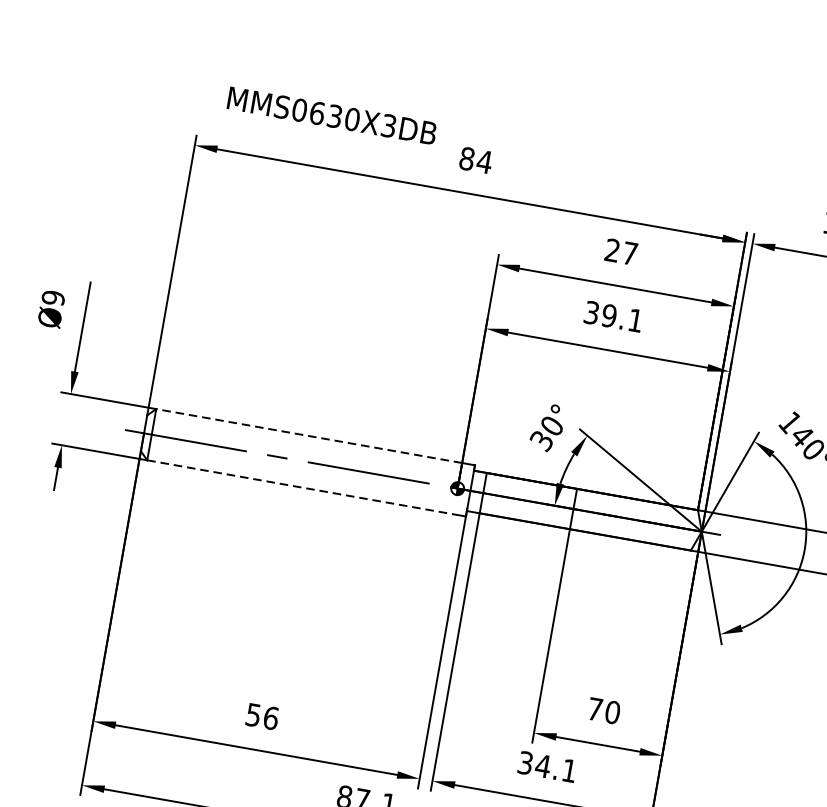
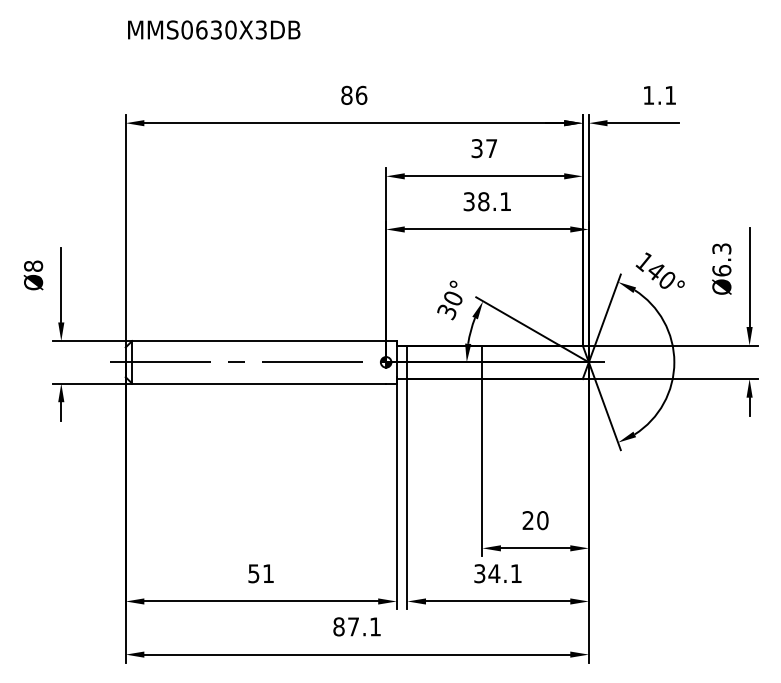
text: (332, 115) -> (214, 29), moved
text: (484, 160) -> (361, 94), 84 -> 86
text: (611, 250) -> (476, 148), 27 -> 37
text: (53, 298) -> (33, 266), Ø9 -> Ø8
text: (609, 315) -> (483, 201), 39.1 -> 38.1
line: (308, 436) -> (258, 341), dashed -> solid
line: (300, 487) -> (259, 383), dashed -> solid
text: (594, 709) -> (527, 520), 70 -> 20
text: (271, 717) -> (268, 573), 56 -> 51

